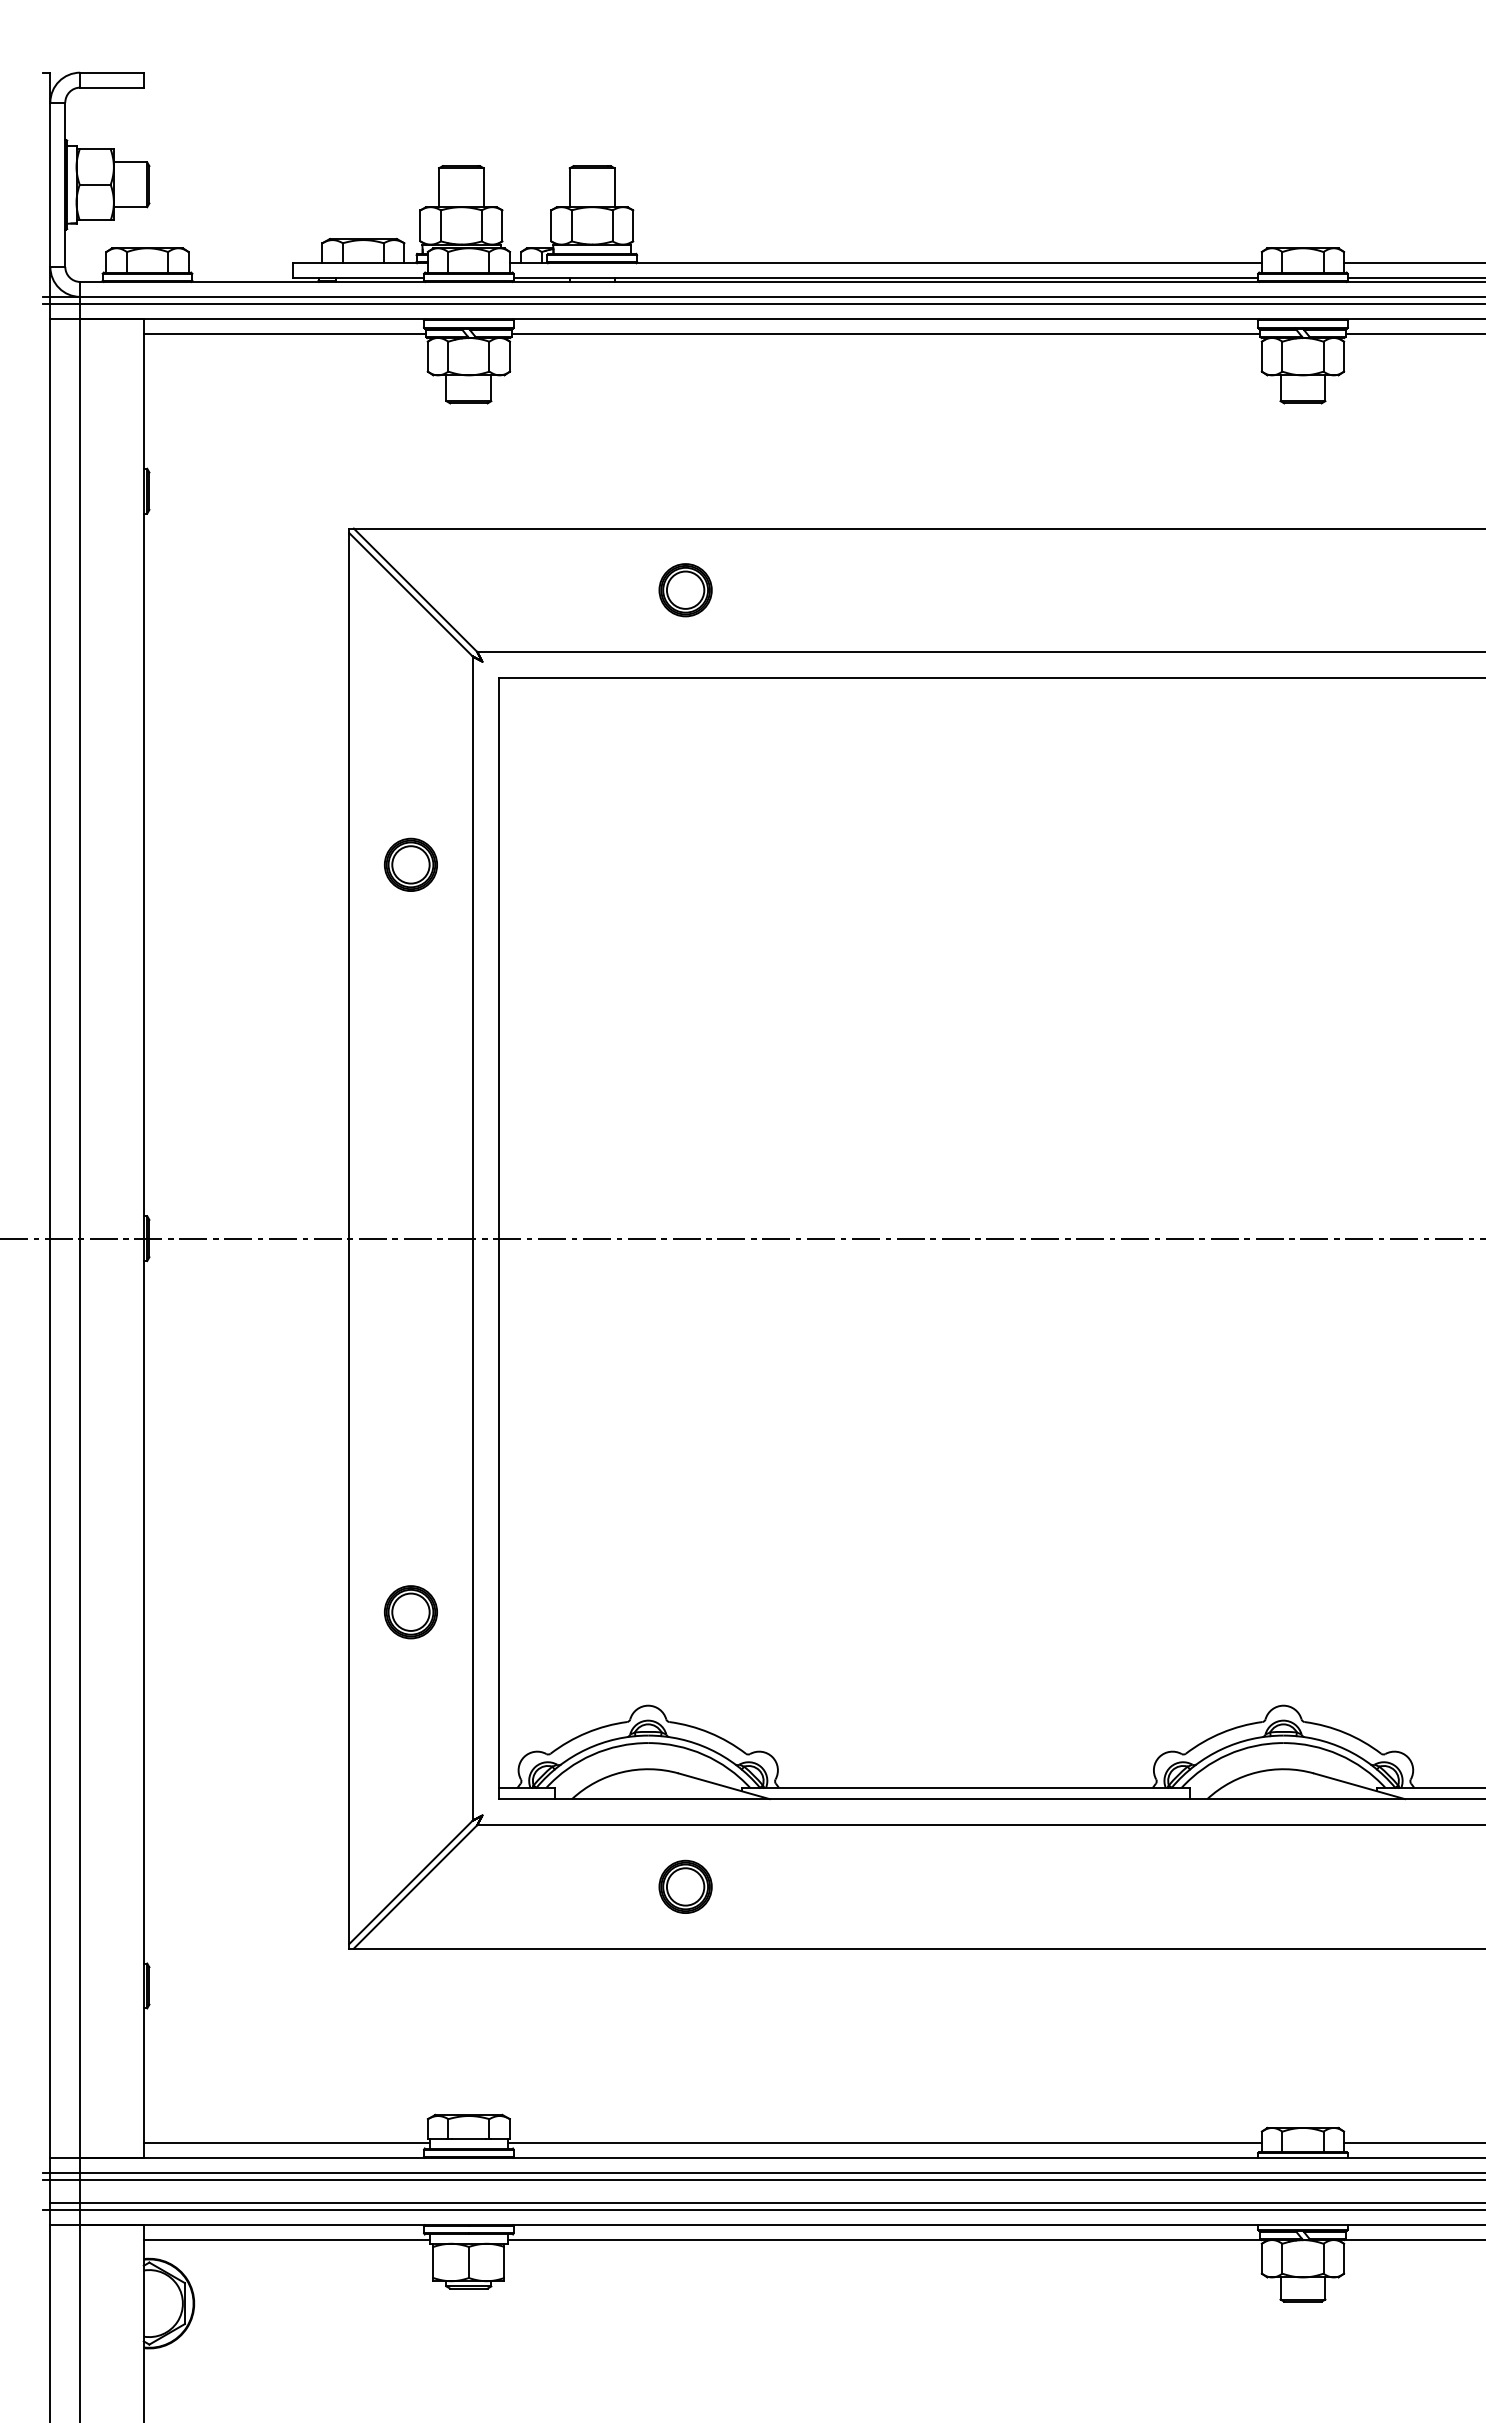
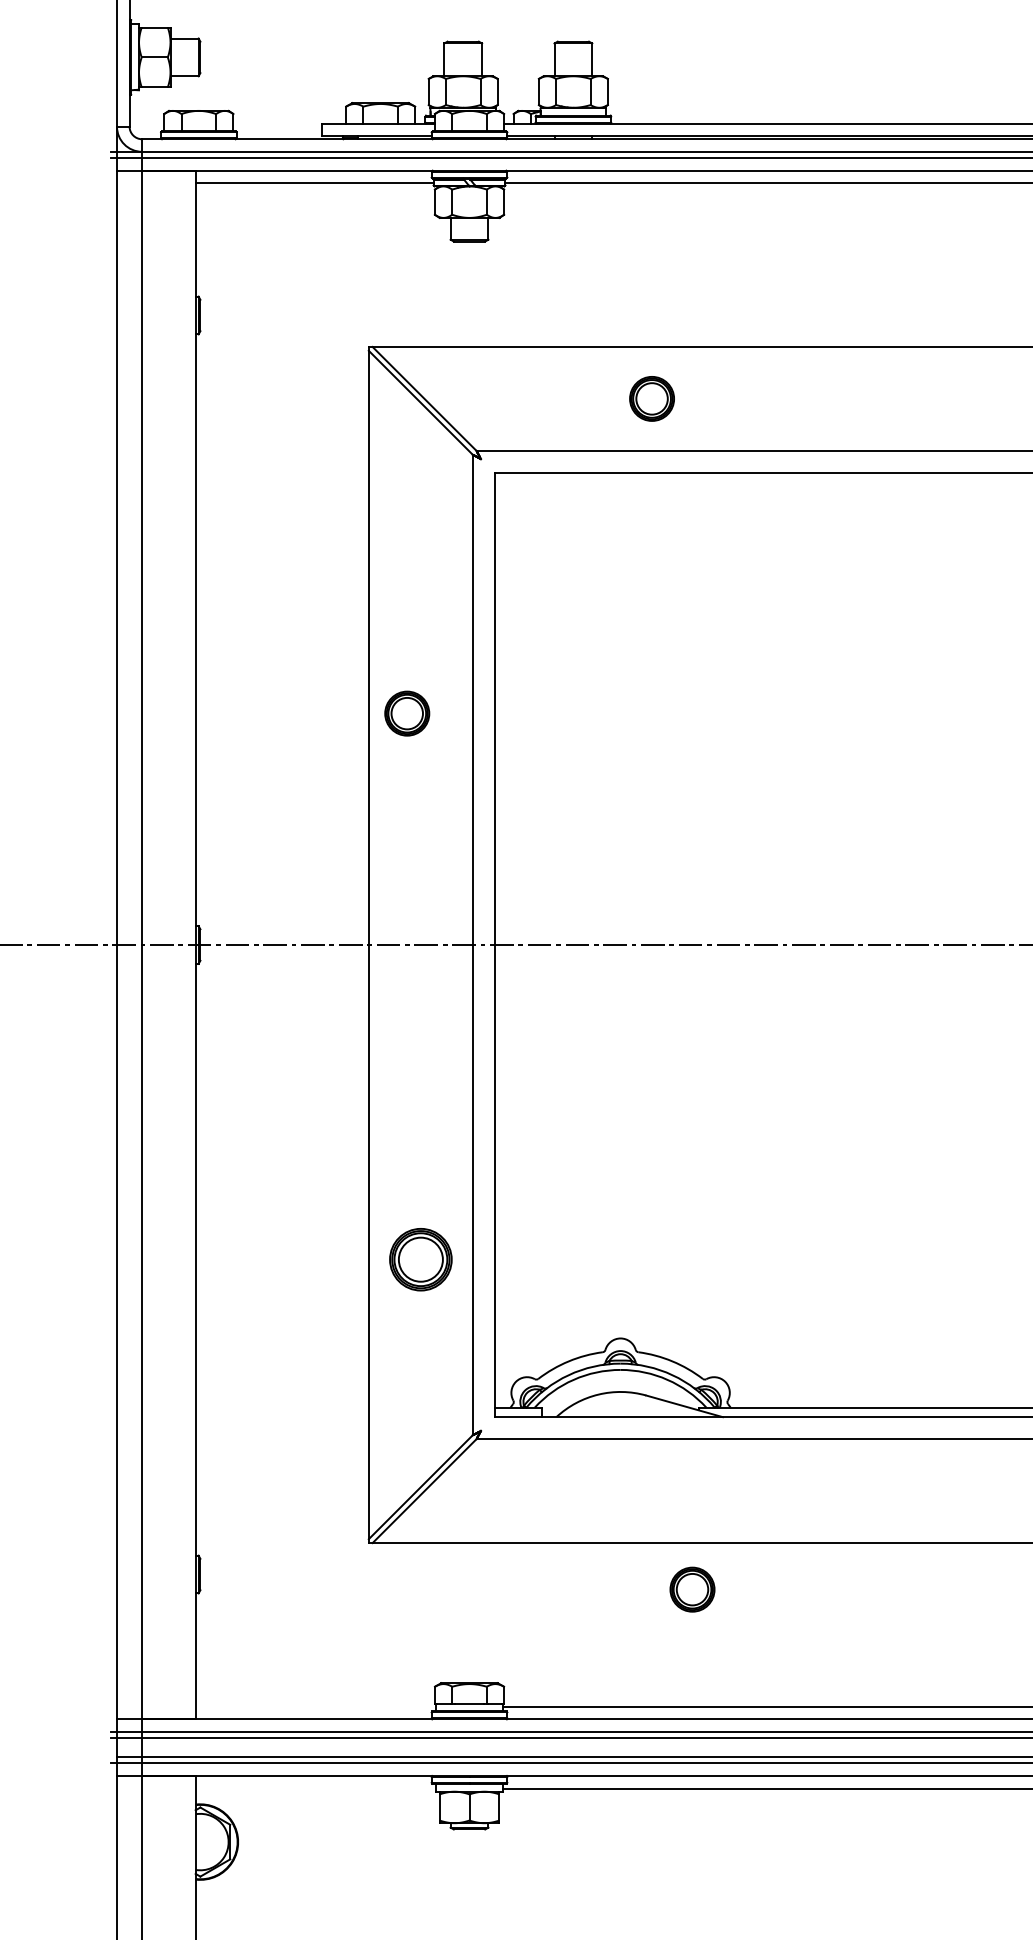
part: (410, 864) -> (406, 713), moved
part: (410, 1612) -> (420, 1259), size x1.4
part: (685, 1886) -> (692, 1589), moved
line: (286, 2142) -> (315, 1706), removed
line: (286, 2240) -> (315, 1788), removed

